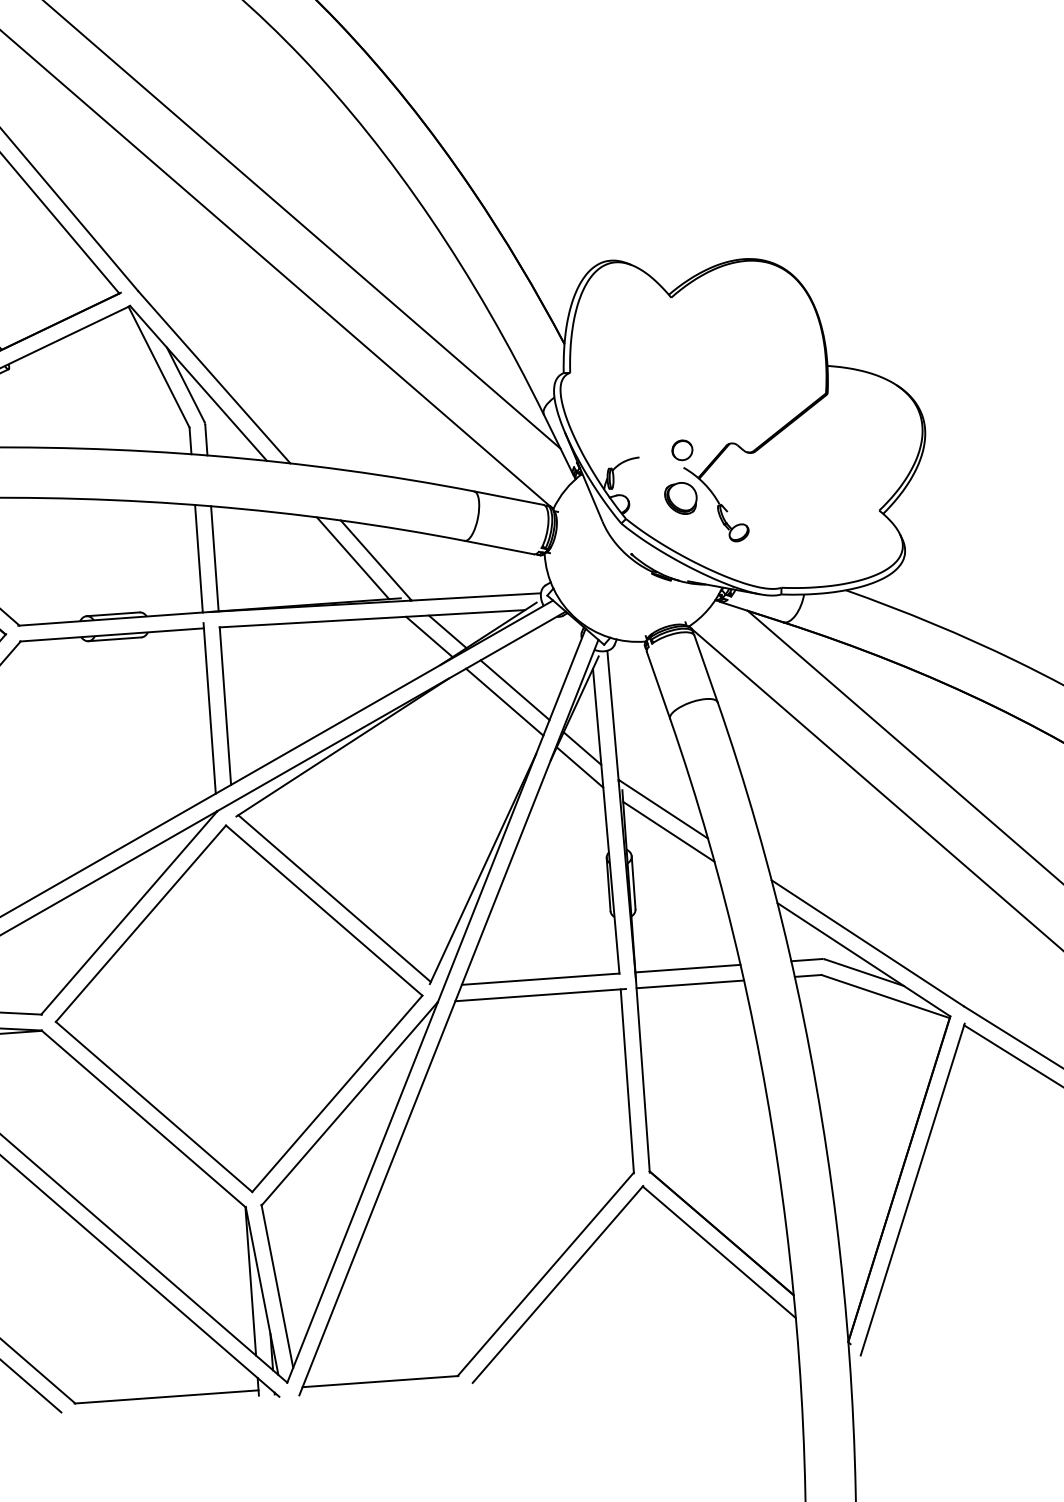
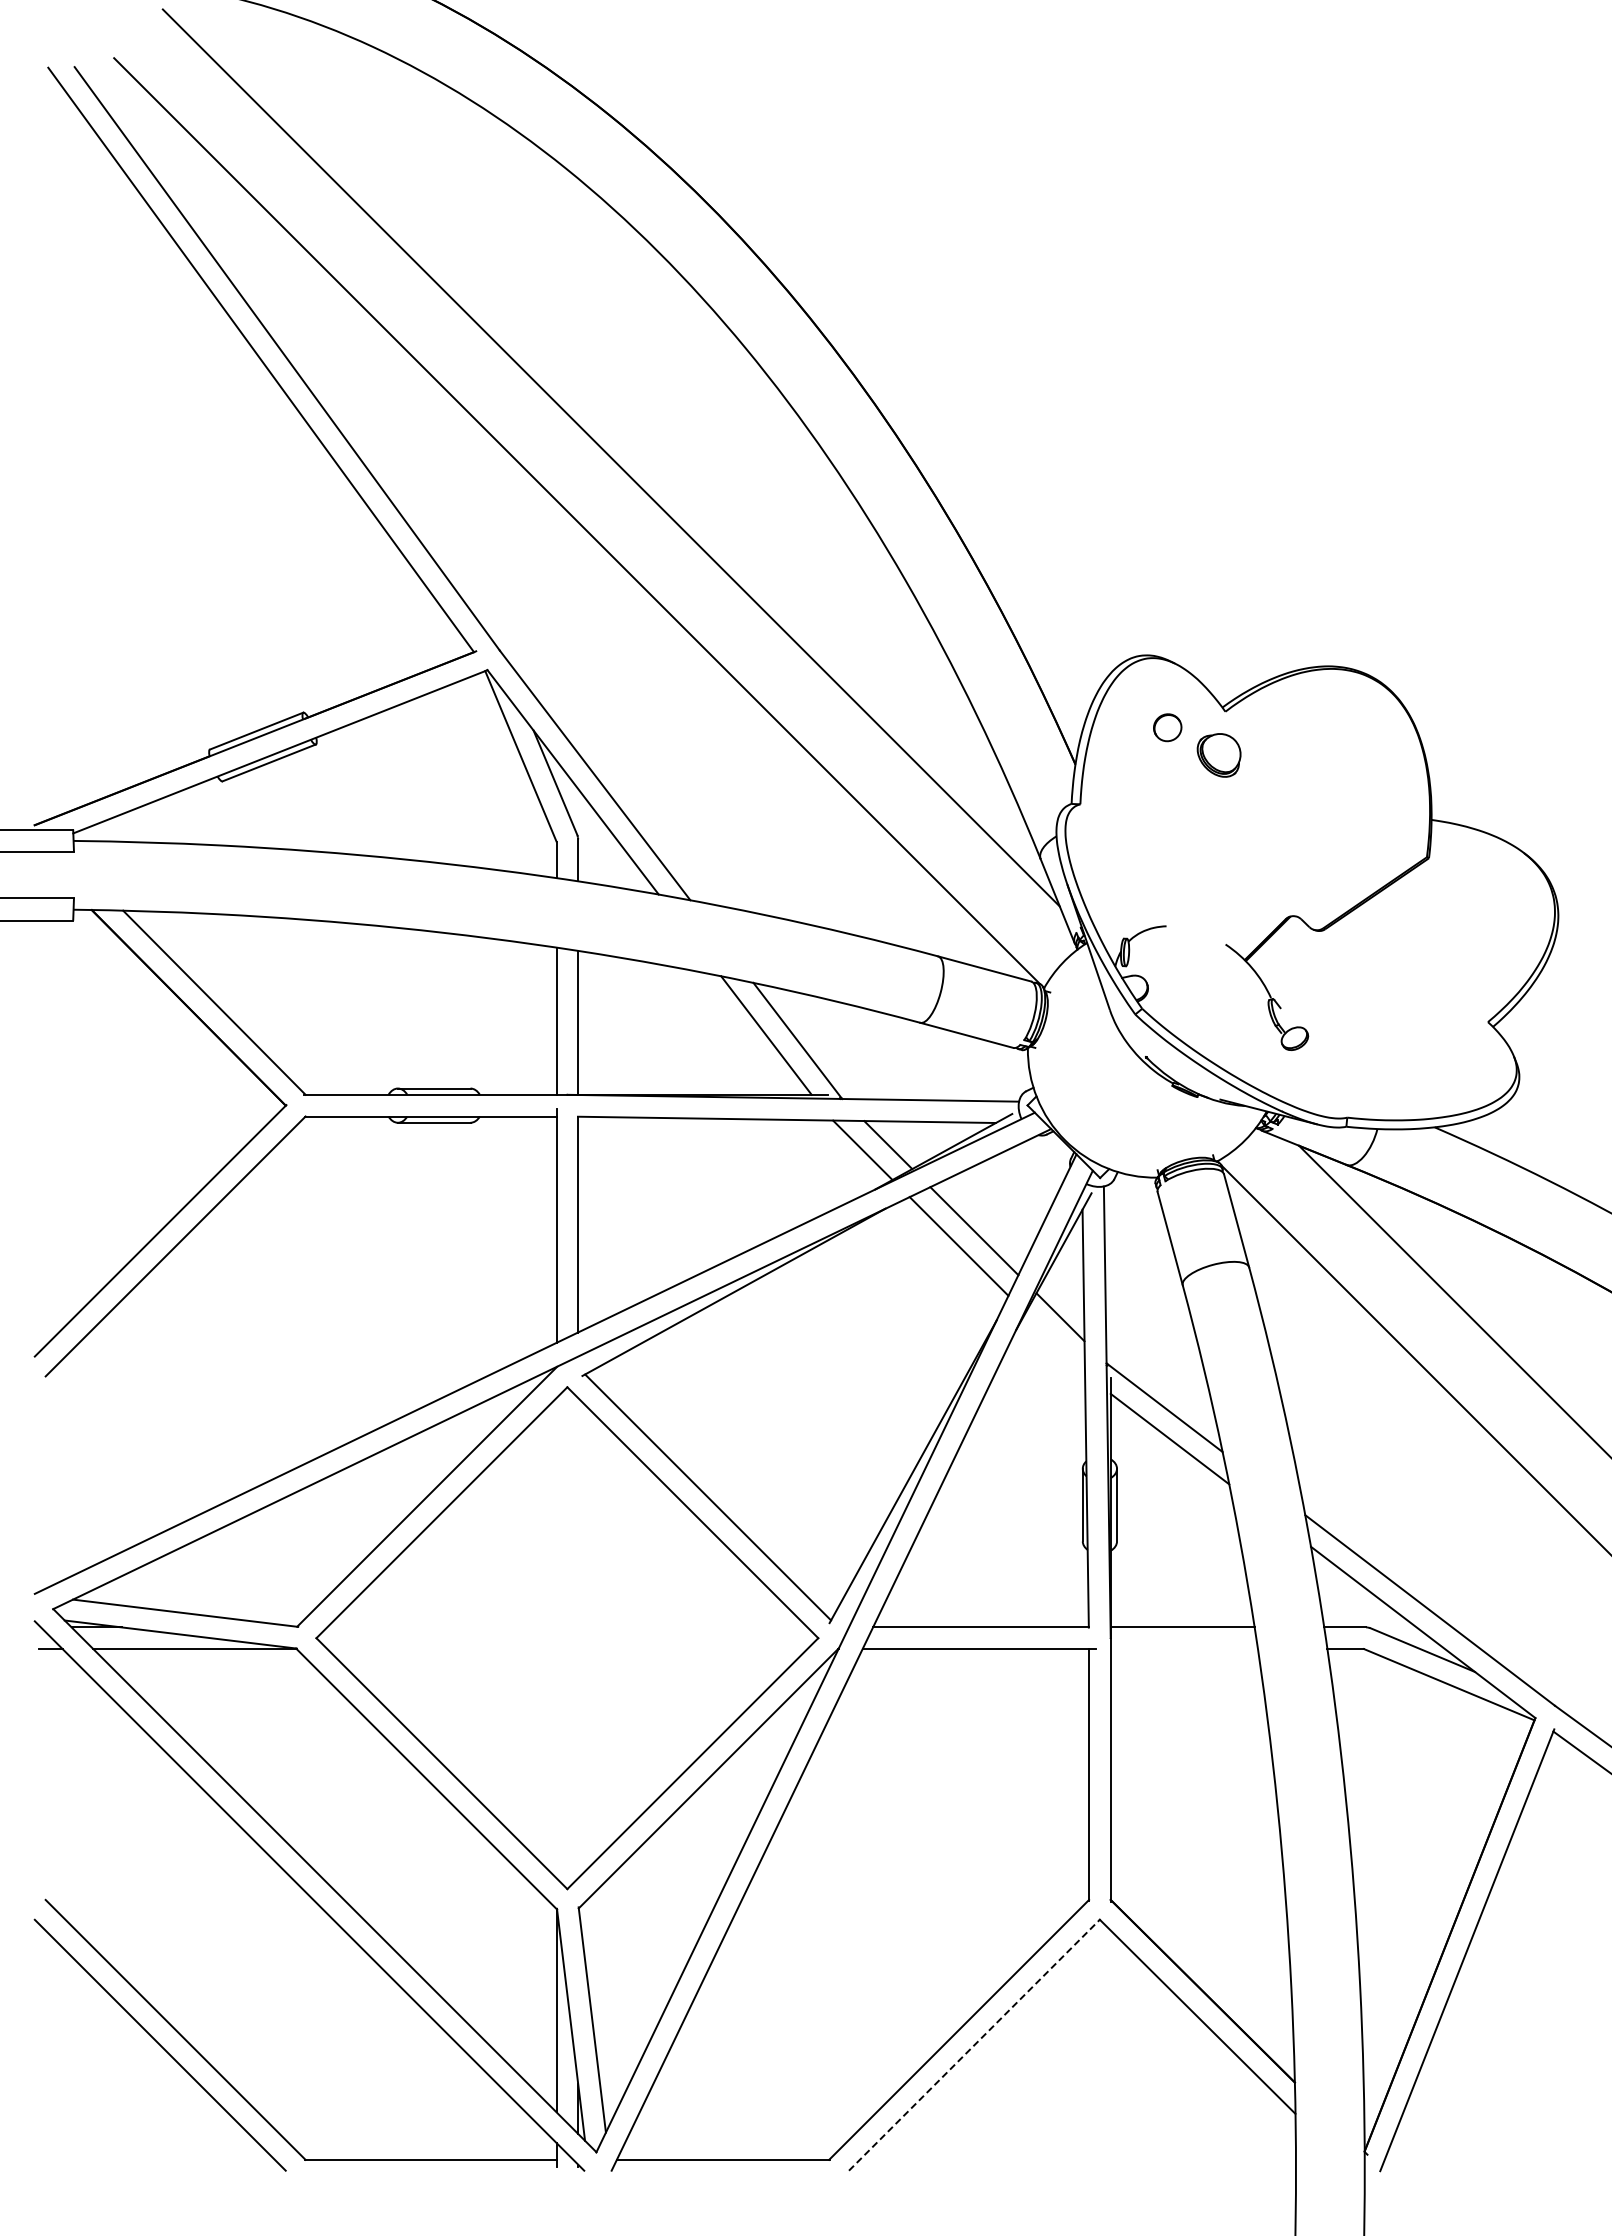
part: (682, 450) -> (1167, 727), moved
part: (680, 498) -> (1218, 755), moved
line: (579, 767) -> (1054, 1342), removed
line: (689, 984) -> (1183, 1649), removed
line: (557, 1284) -> (974, 2044), solid -> dashed

